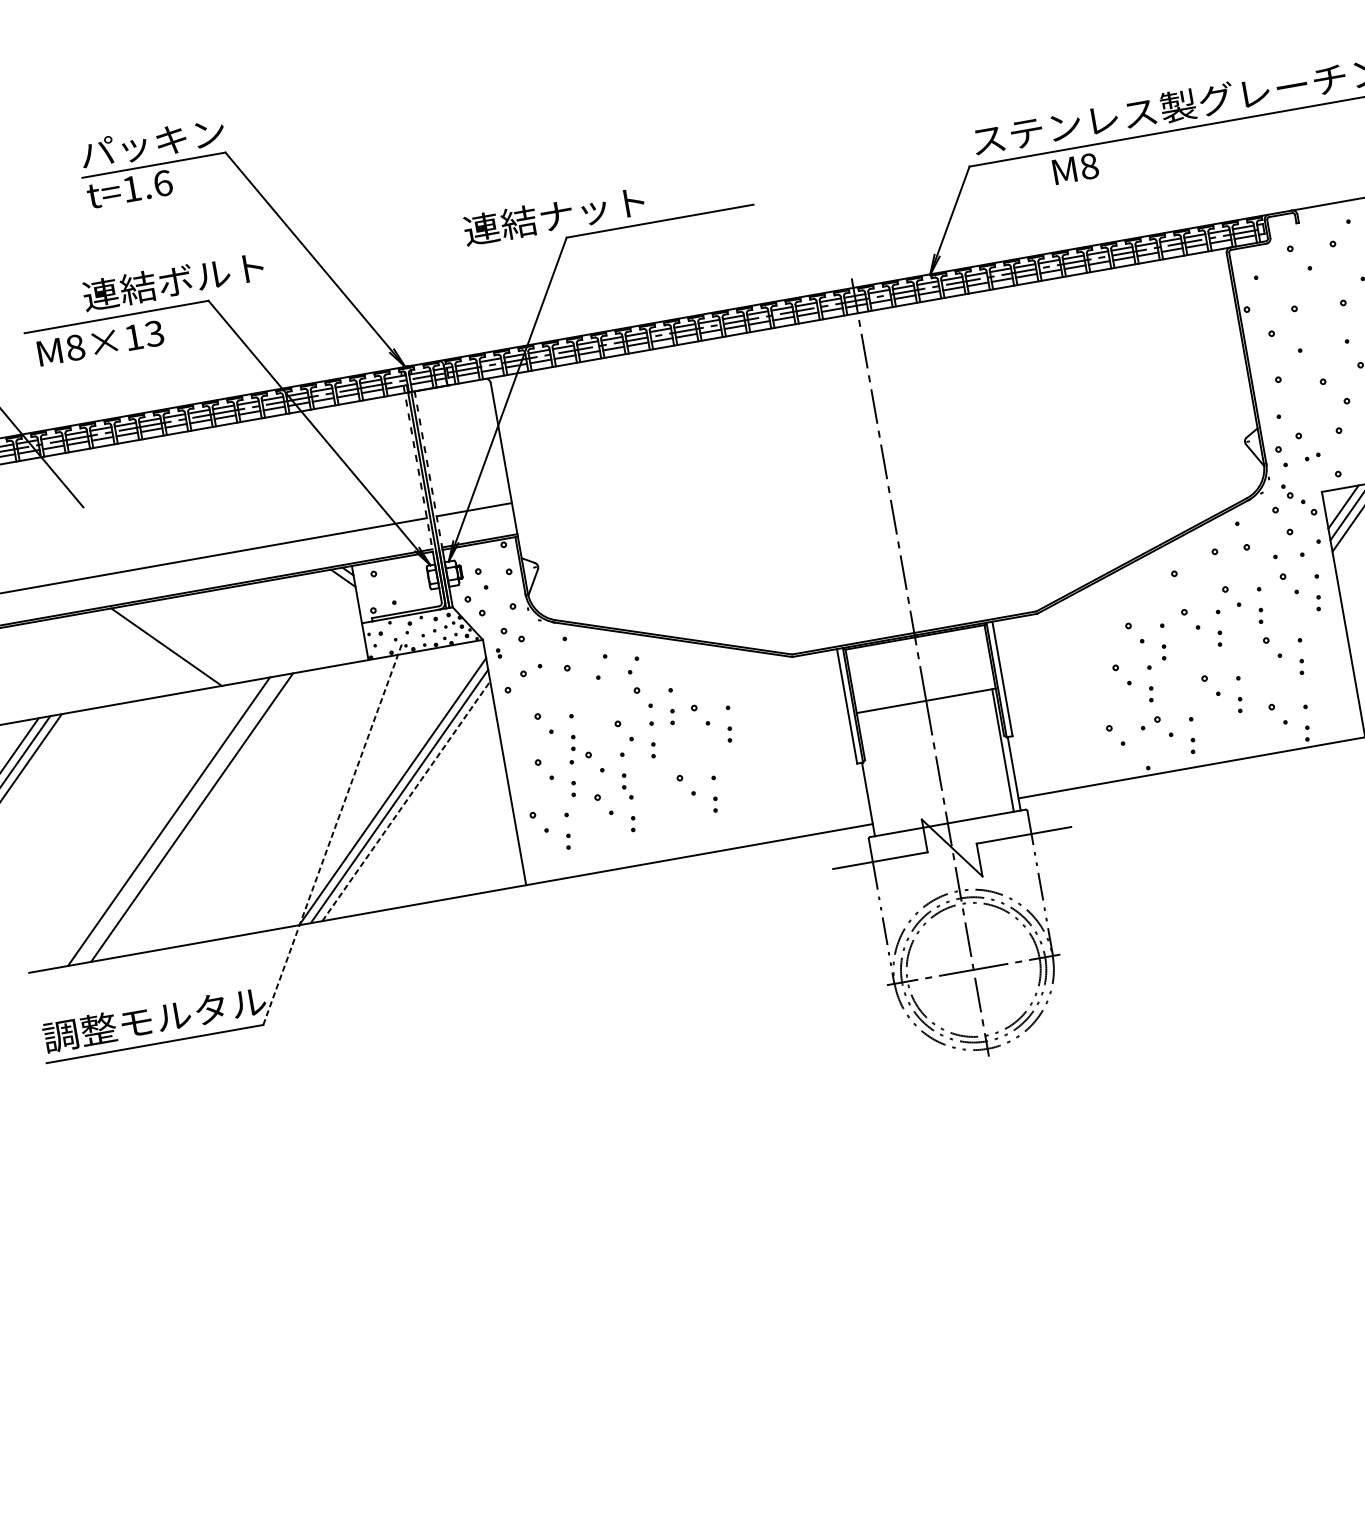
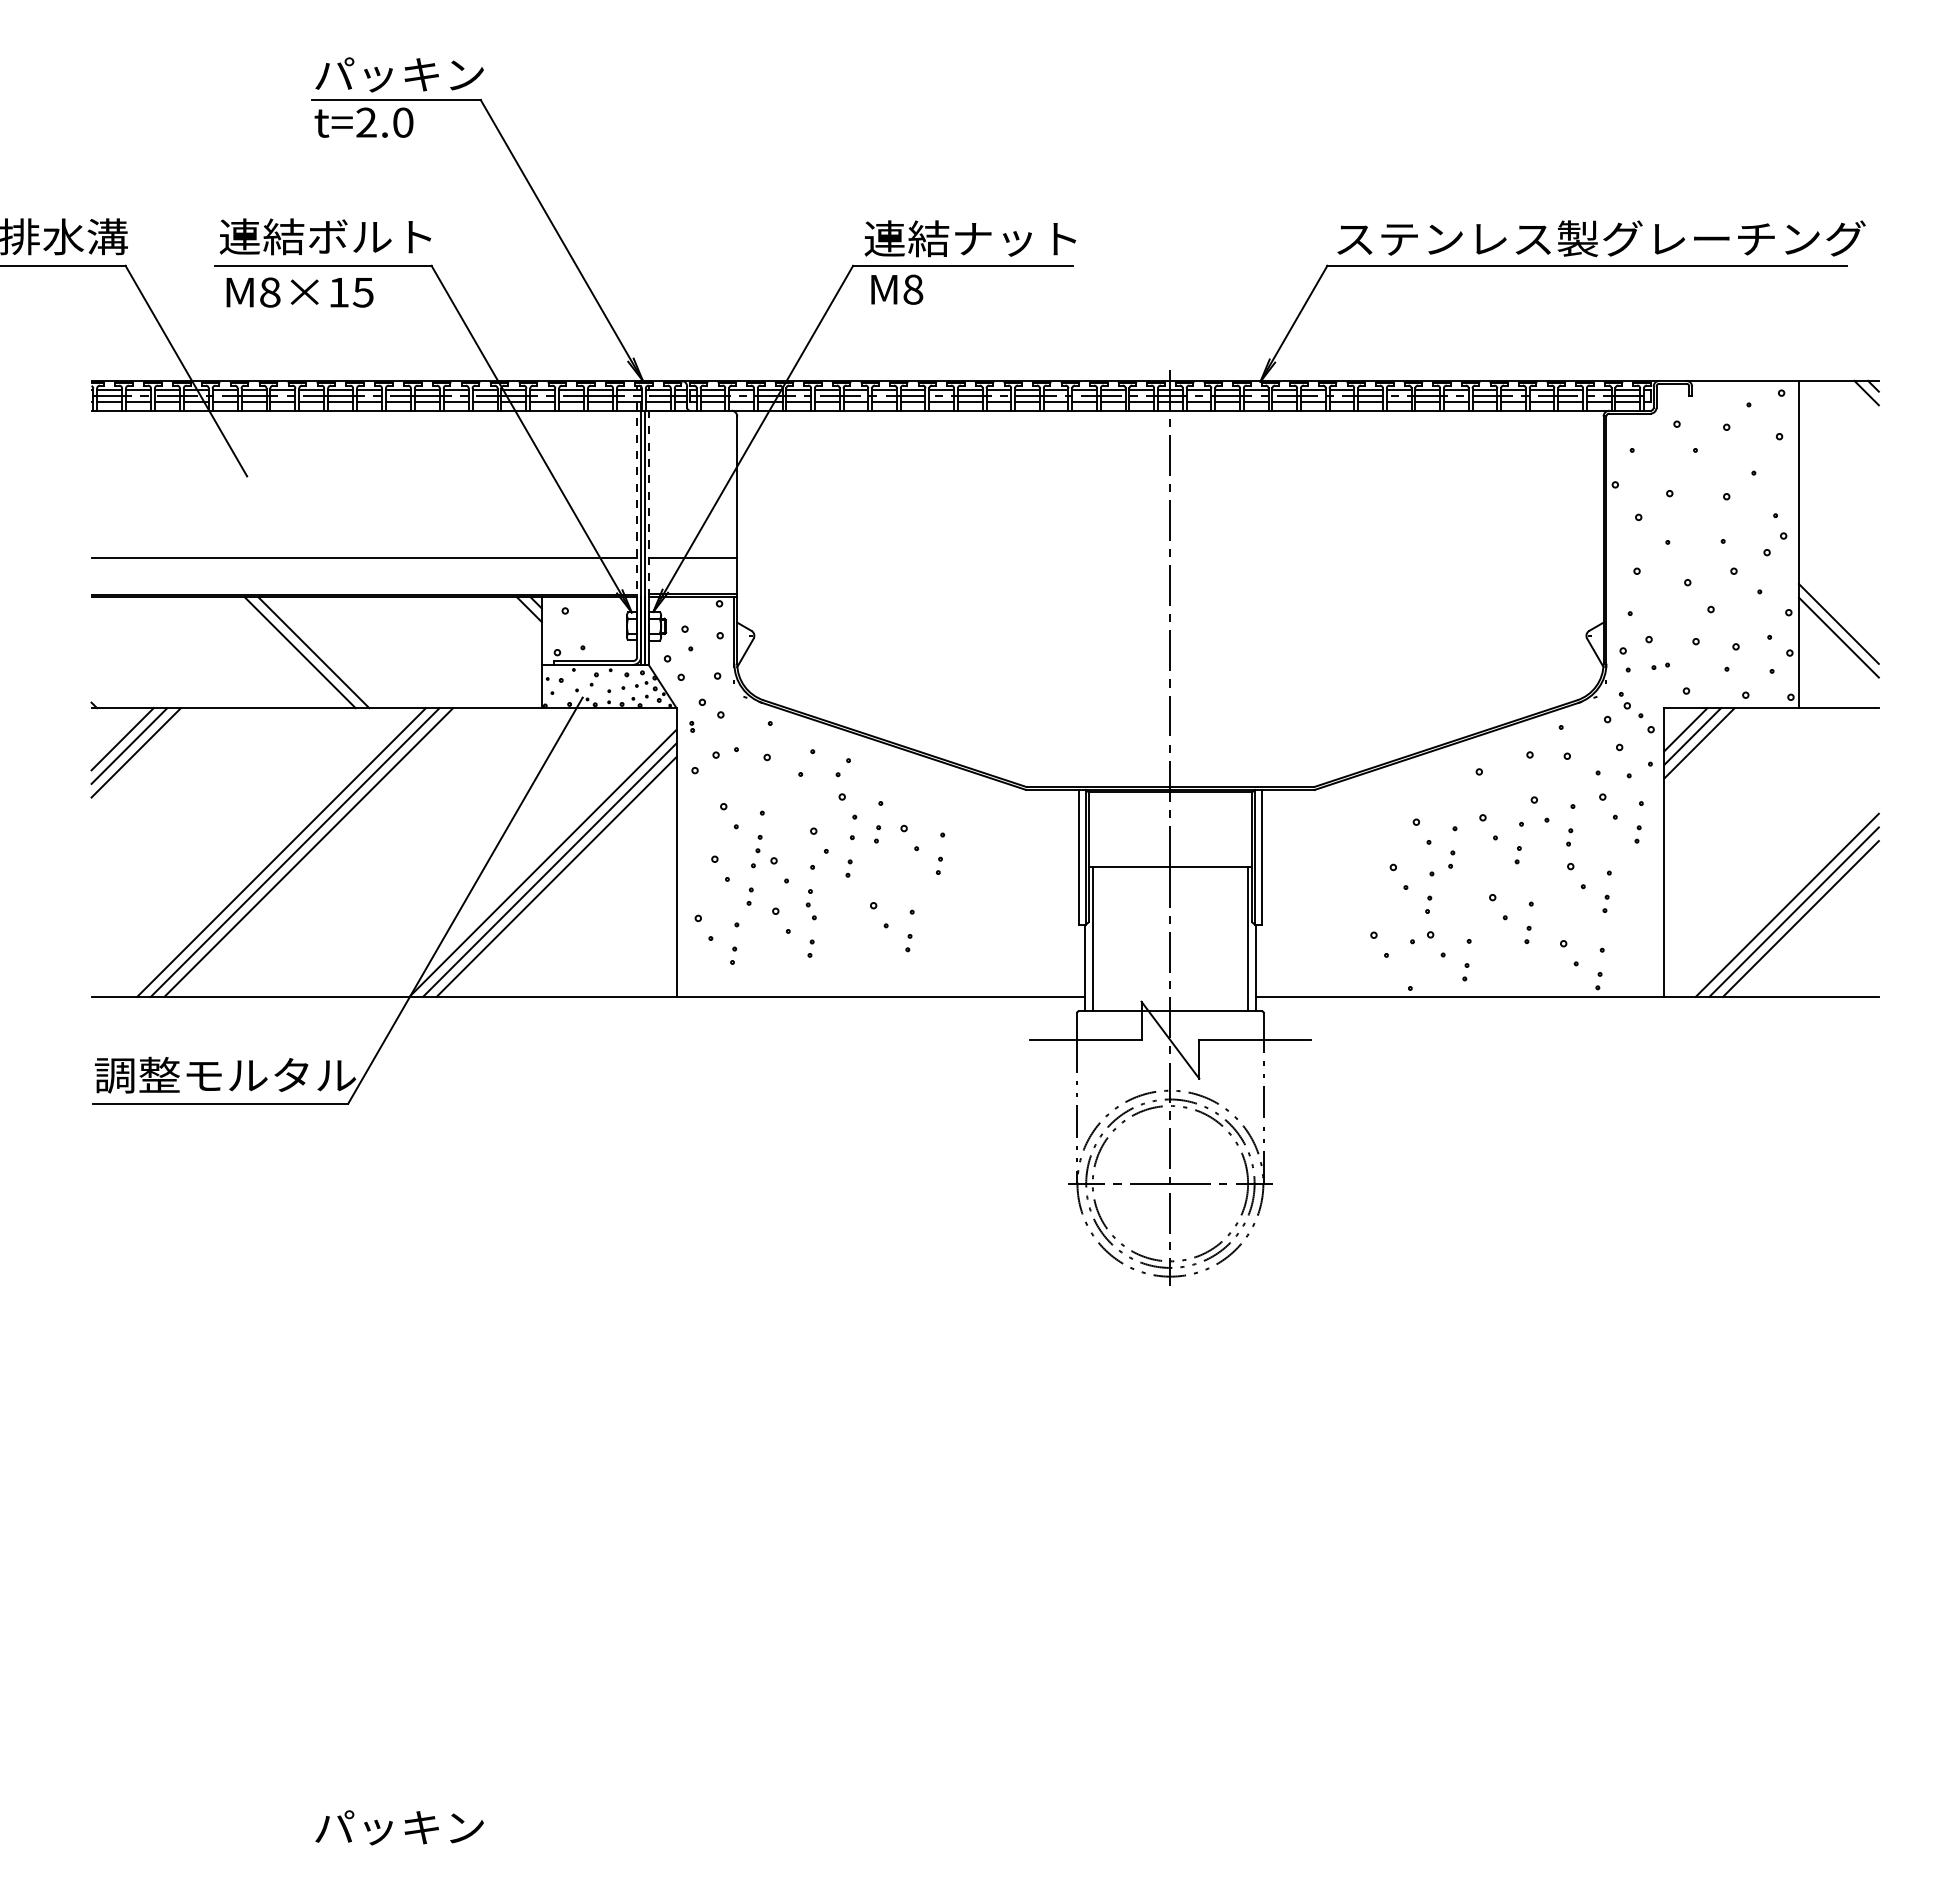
text: (1075, 168) -> (897, 289), moved
text: (147, 186) -> (384, 122), t=1.6 -> t=2.0
text: (553, 216) -> (969, 238), moved
text: (173, 281) -> (325, 236), moved
text: (154, 333) -> (363, 292), M8×13 -> M8×15
line: (154, 649) -> (299, 652), added
line: (870, 773) -> (1092, 938), added
line: (406, 800) -> (556, 876), dashed -> solid
line: (179, 819) -> (294, 852), added
line: (332, 834) -> (465, 900), dashed -> solid

